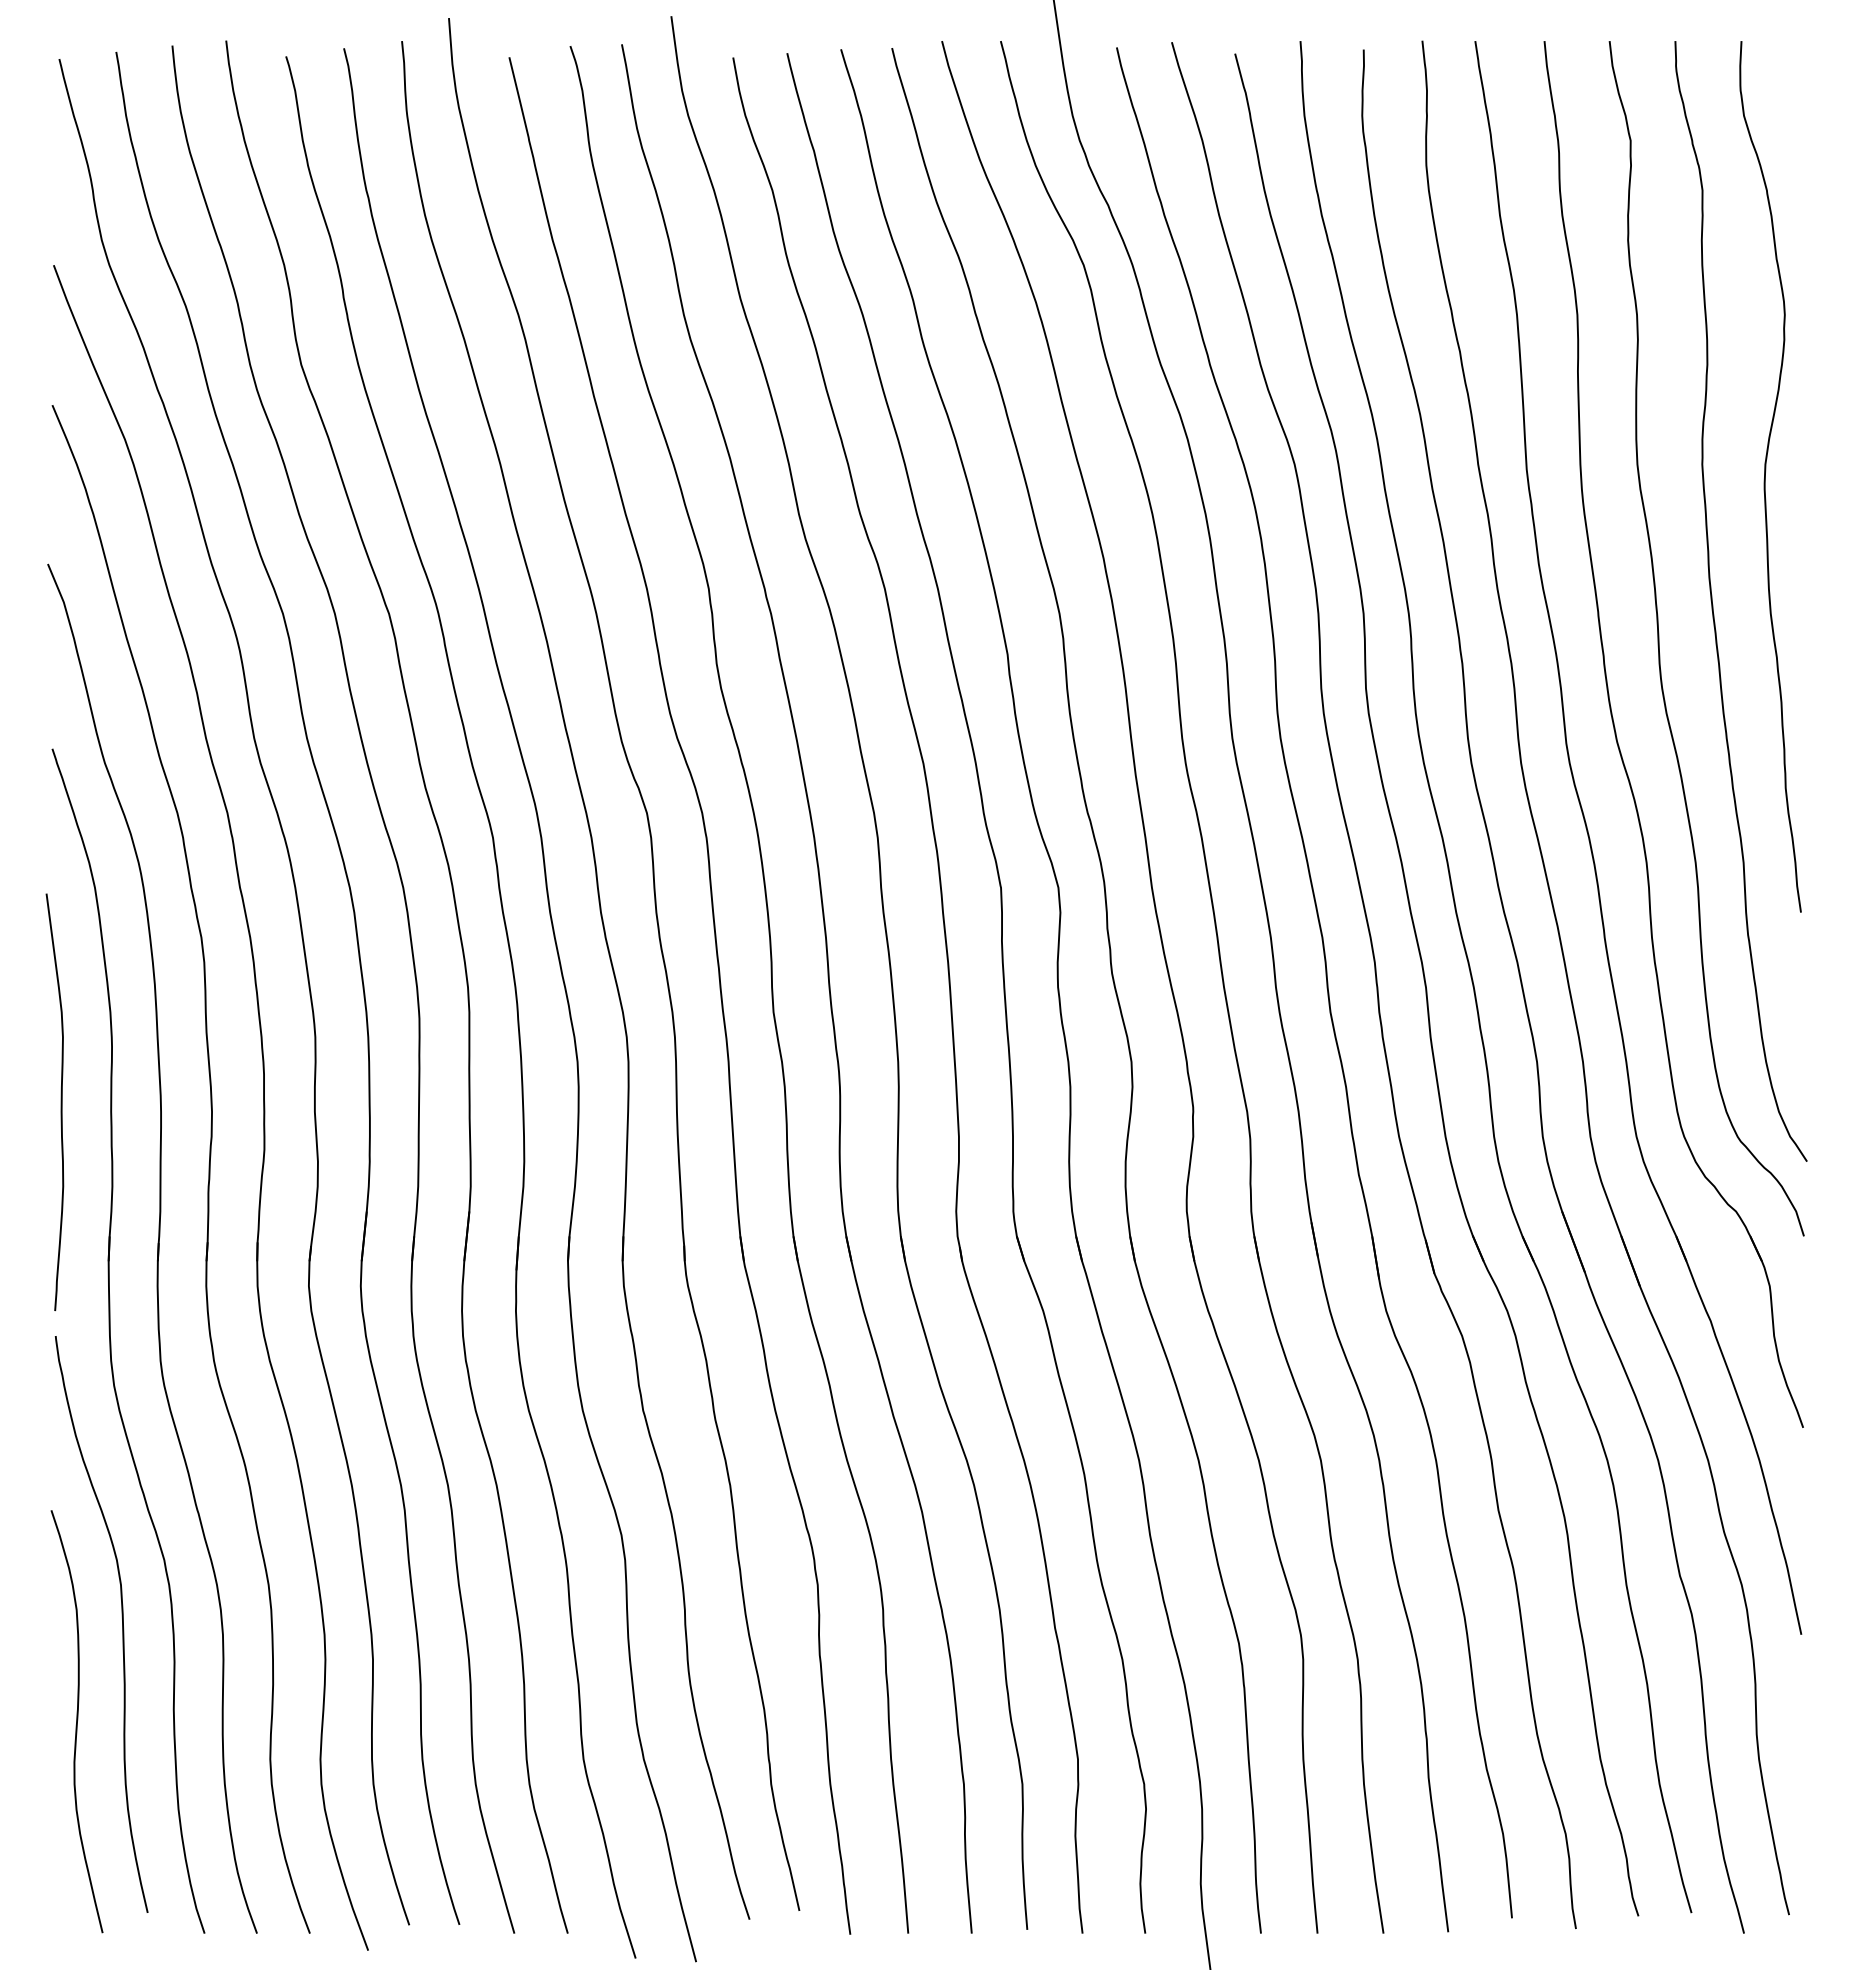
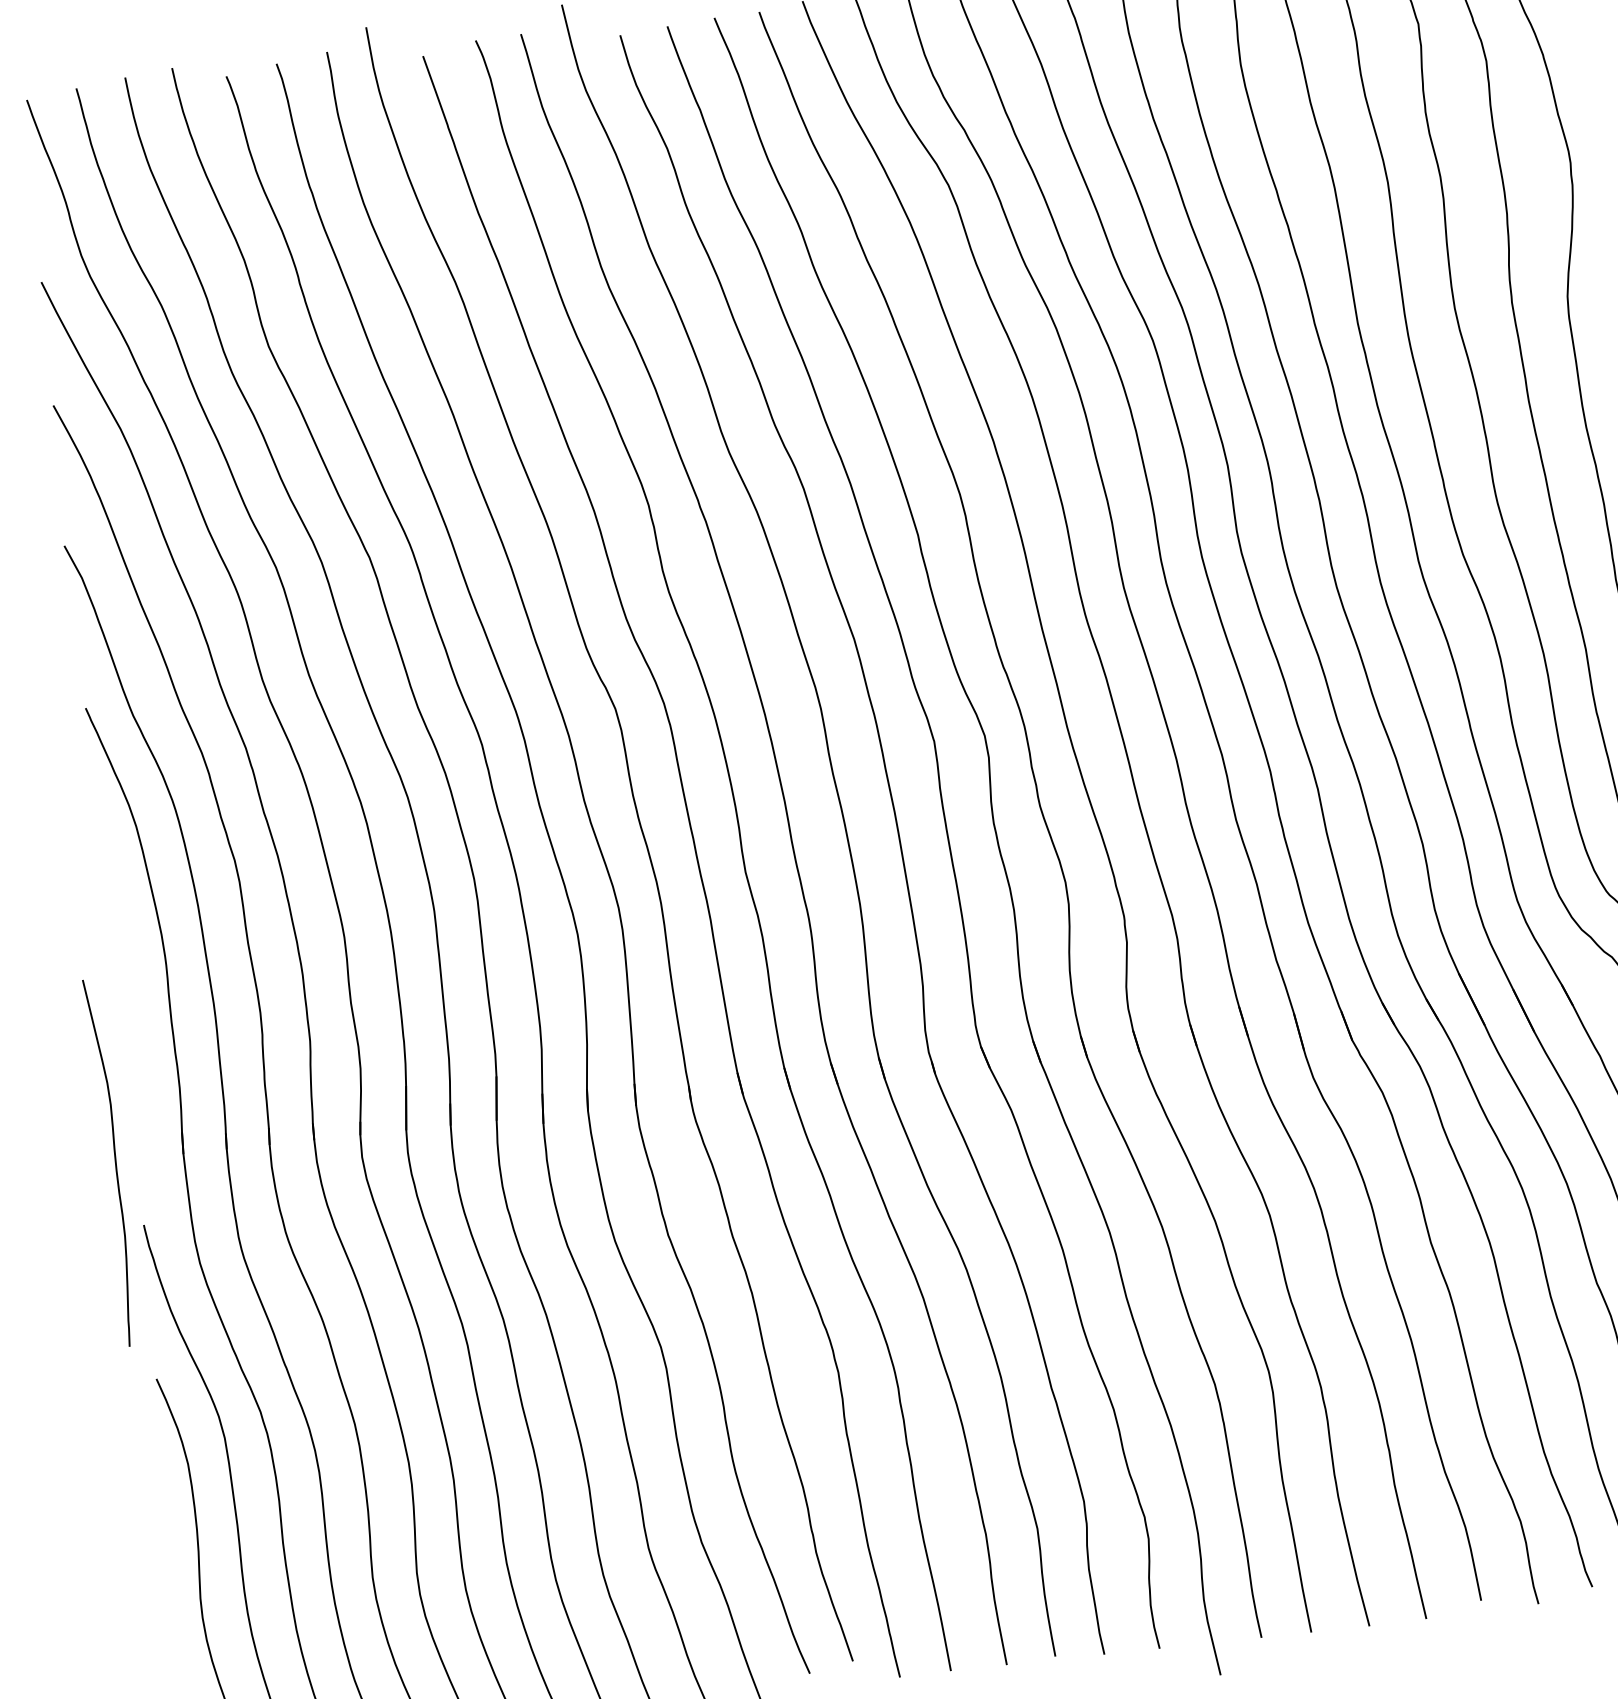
curve: (60, 1102) -> (114, 1162), moved

